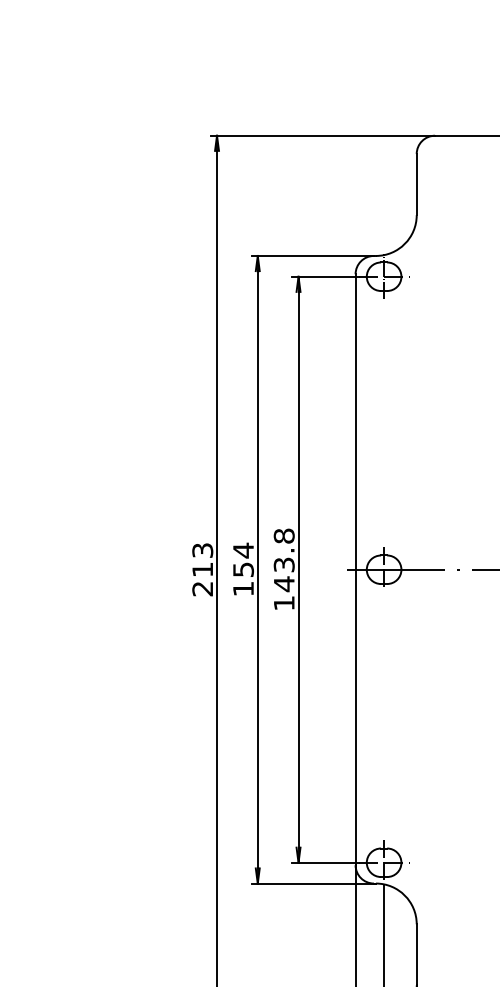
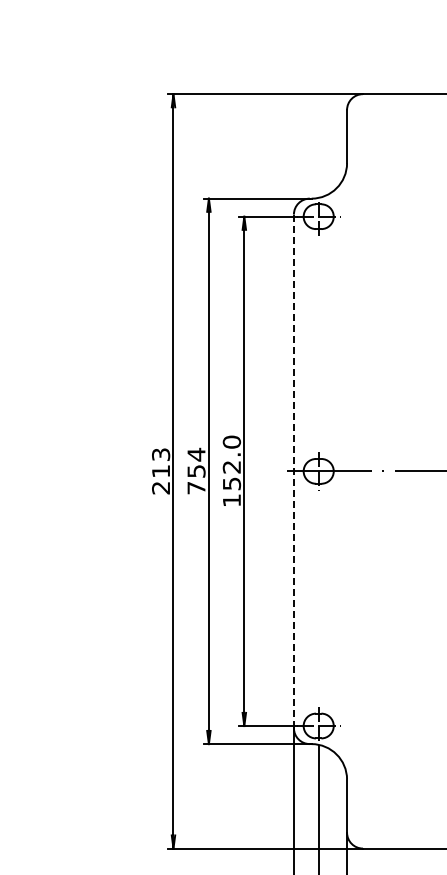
text: (284, 559) -> (232, 462), 143.8 -> 152.0
line: (355, 569) -> (293, 471), solid -> dashed
text: (243, 589) -> (196, 488), 154 -> 754

